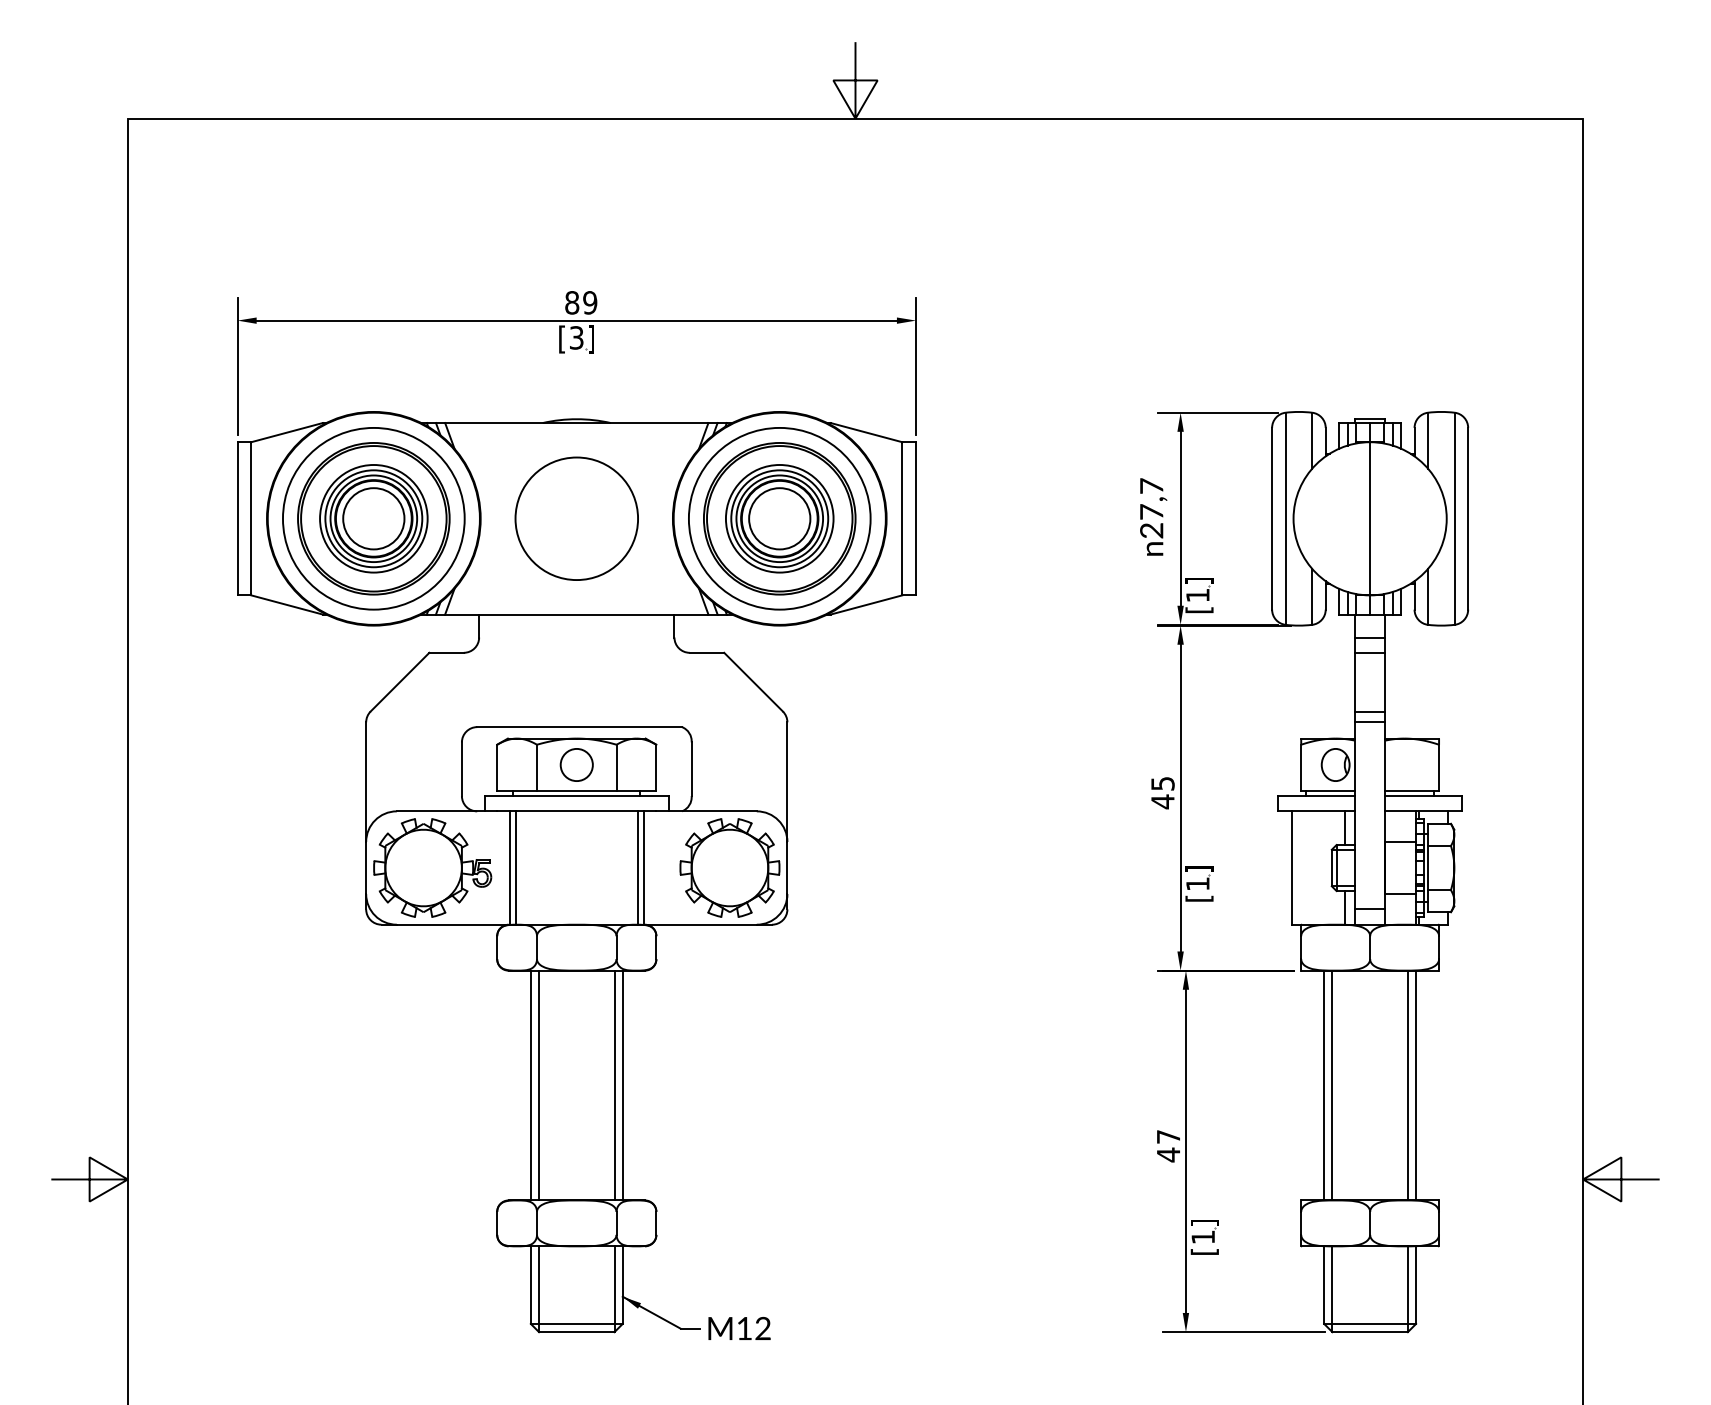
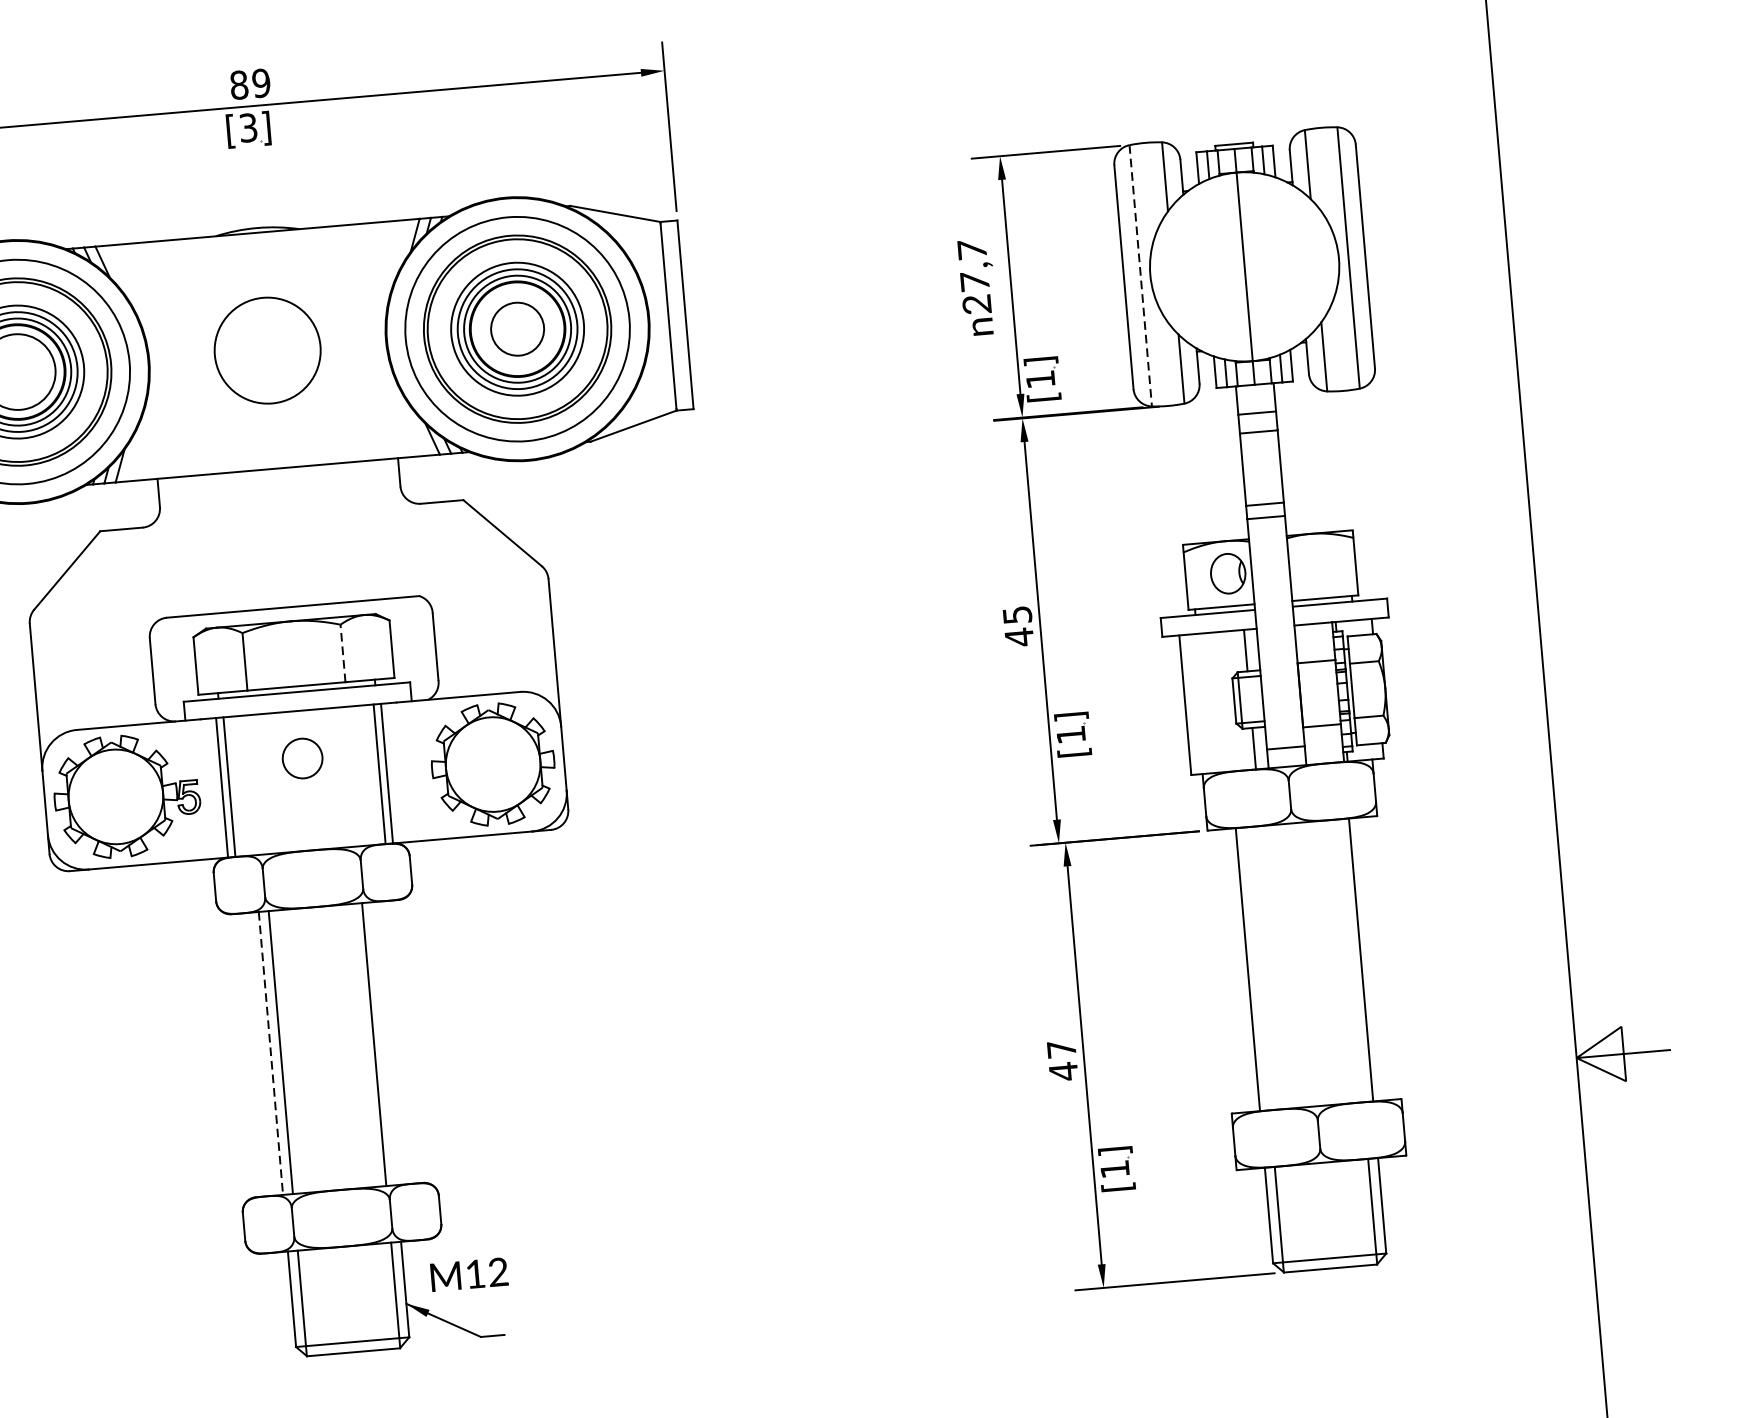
circle: (576, 518) -> (267, 350), size x0.7
circle: (779, 518) -> (517, 328), size x0.7
line: (1285, 519) -> (1140, 276), solid -> dashed
circle: (576, 764) -> (302, 757), moved
line: (616, 767) -> (342, 652), solid -> dashed
line: (530, 1085) -> (270, 1053), solid -> dashed
line: (622, 1085) -> (383, 1043), removed
line: (1332, 1085) -> (1258, 968), removed
line: (1408, 1085) -> (1351, 960), removed
text: (739, 1328) -> (469, 1274), moved

